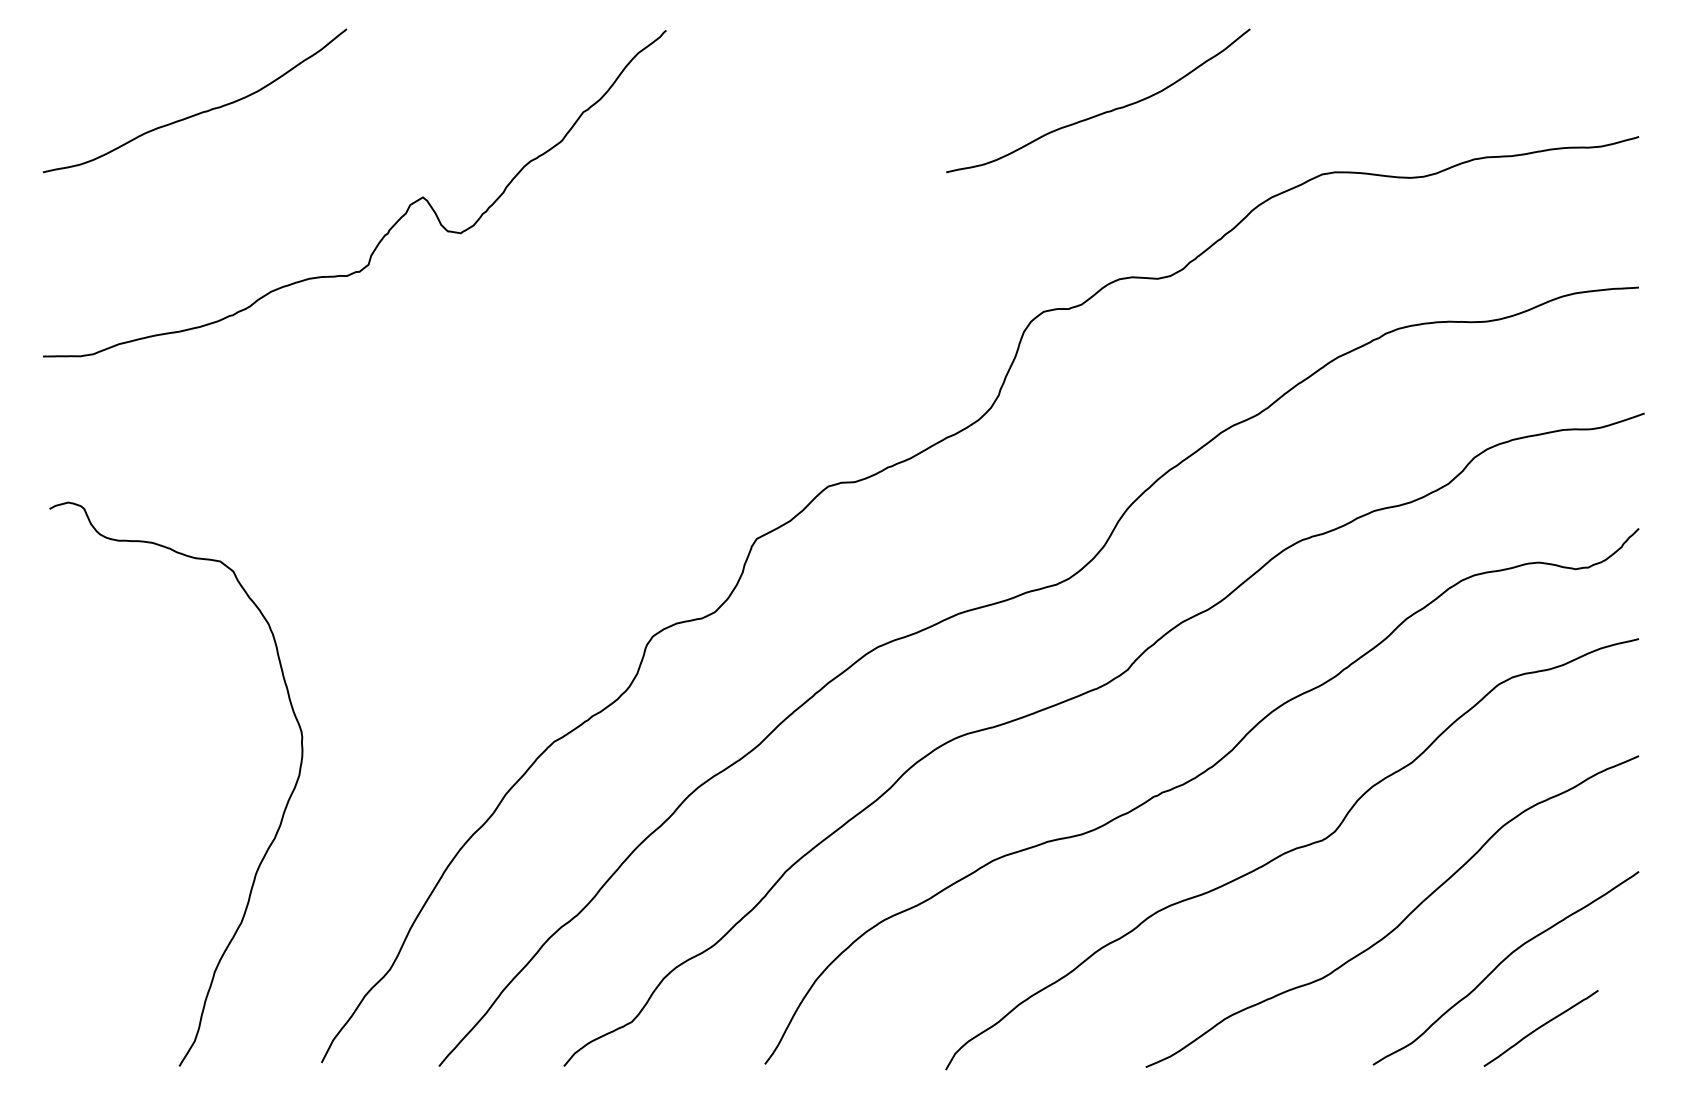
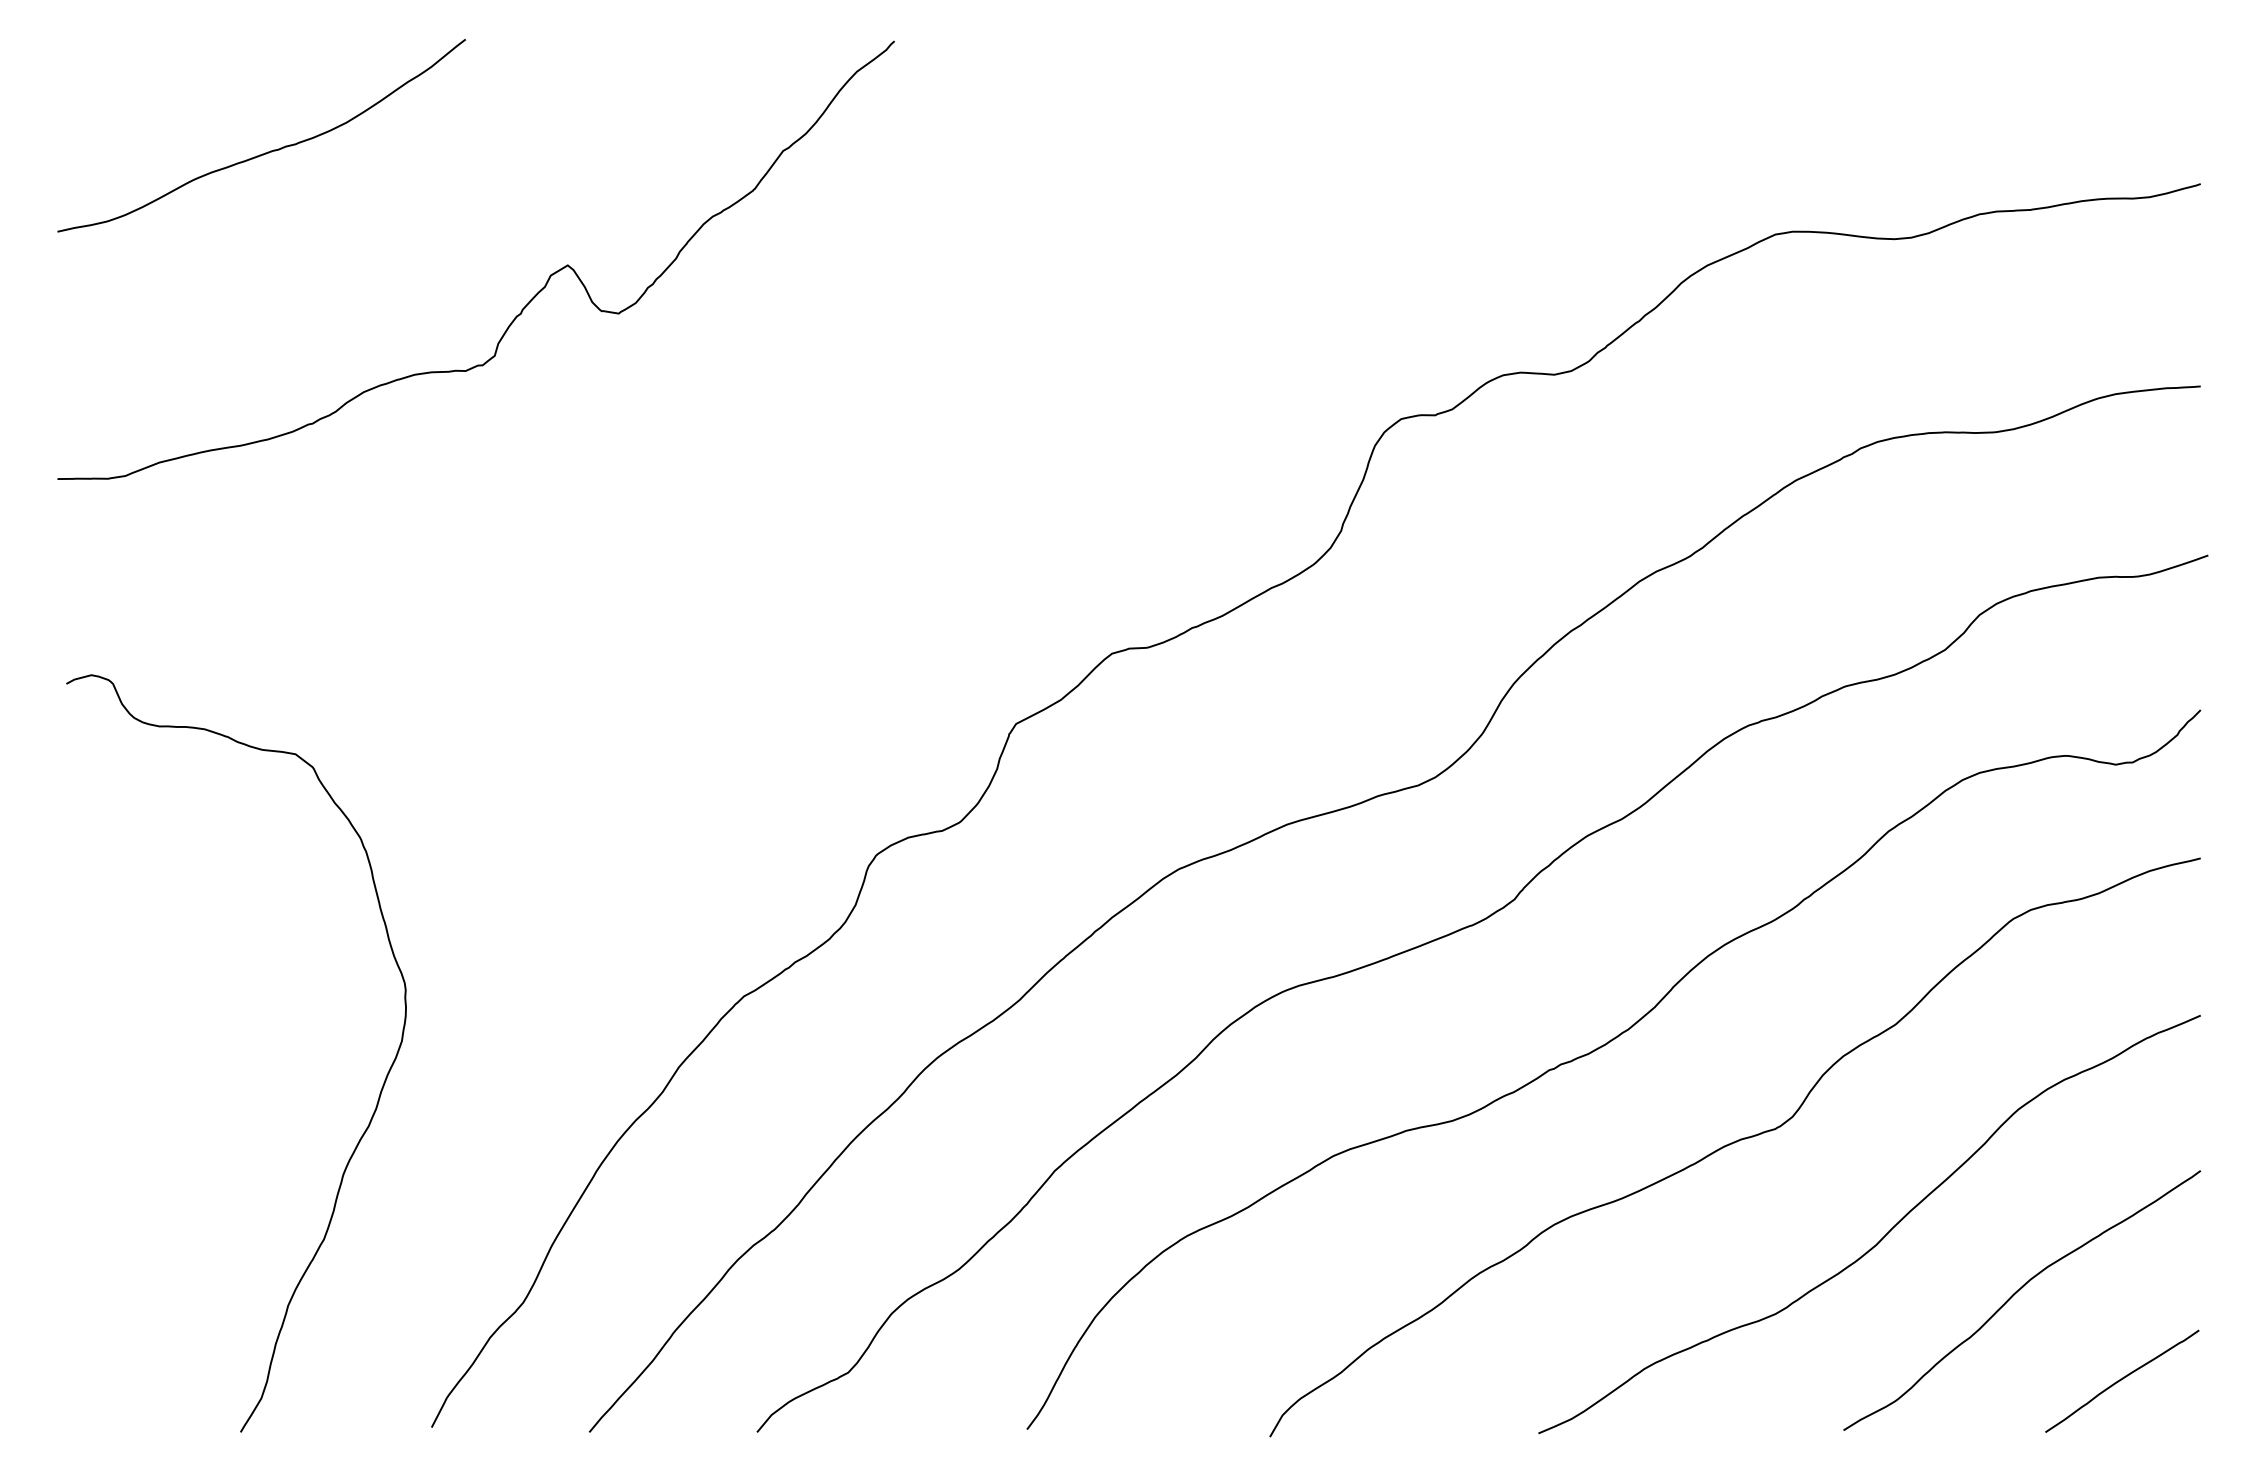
curve: (1102, 112) -> (1480, 151), removed
curve: (1541, 1027) -> (2122, 1379), moved

